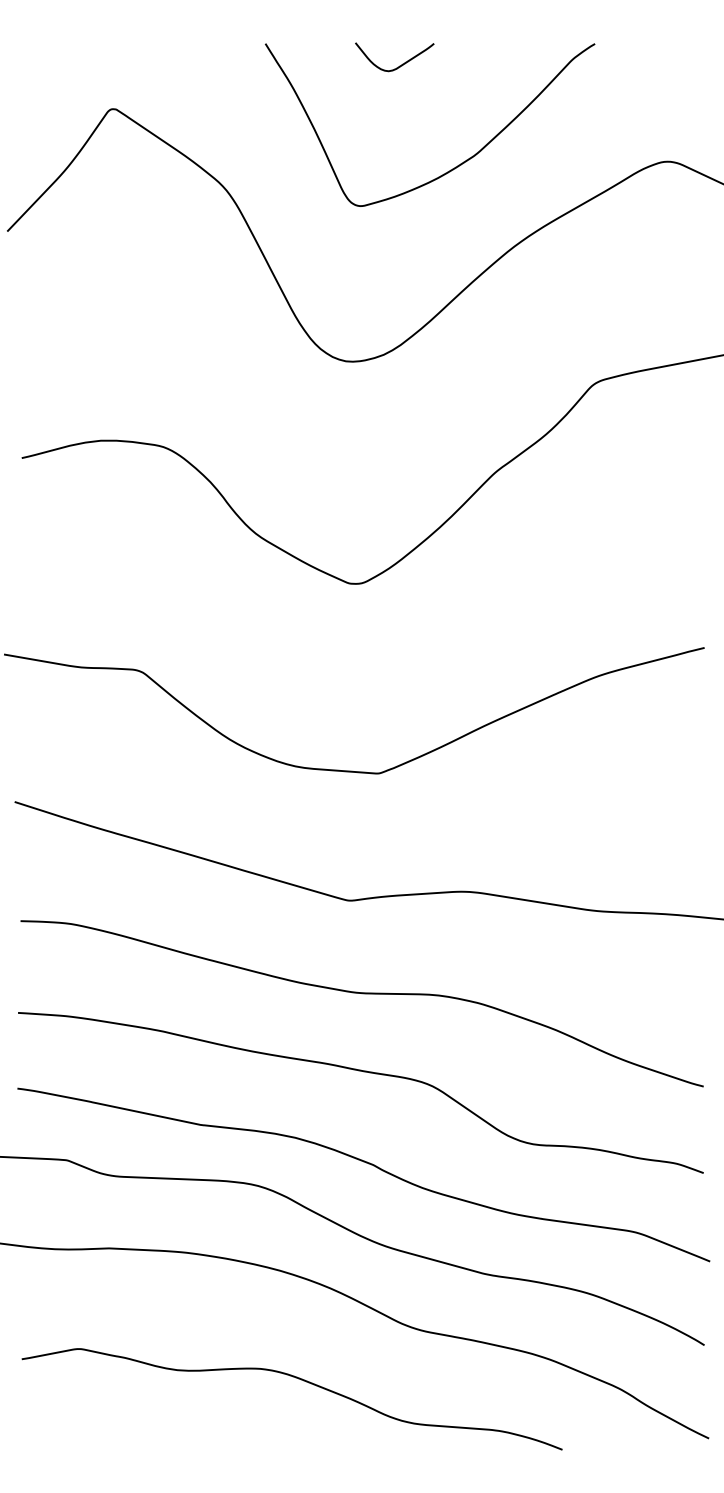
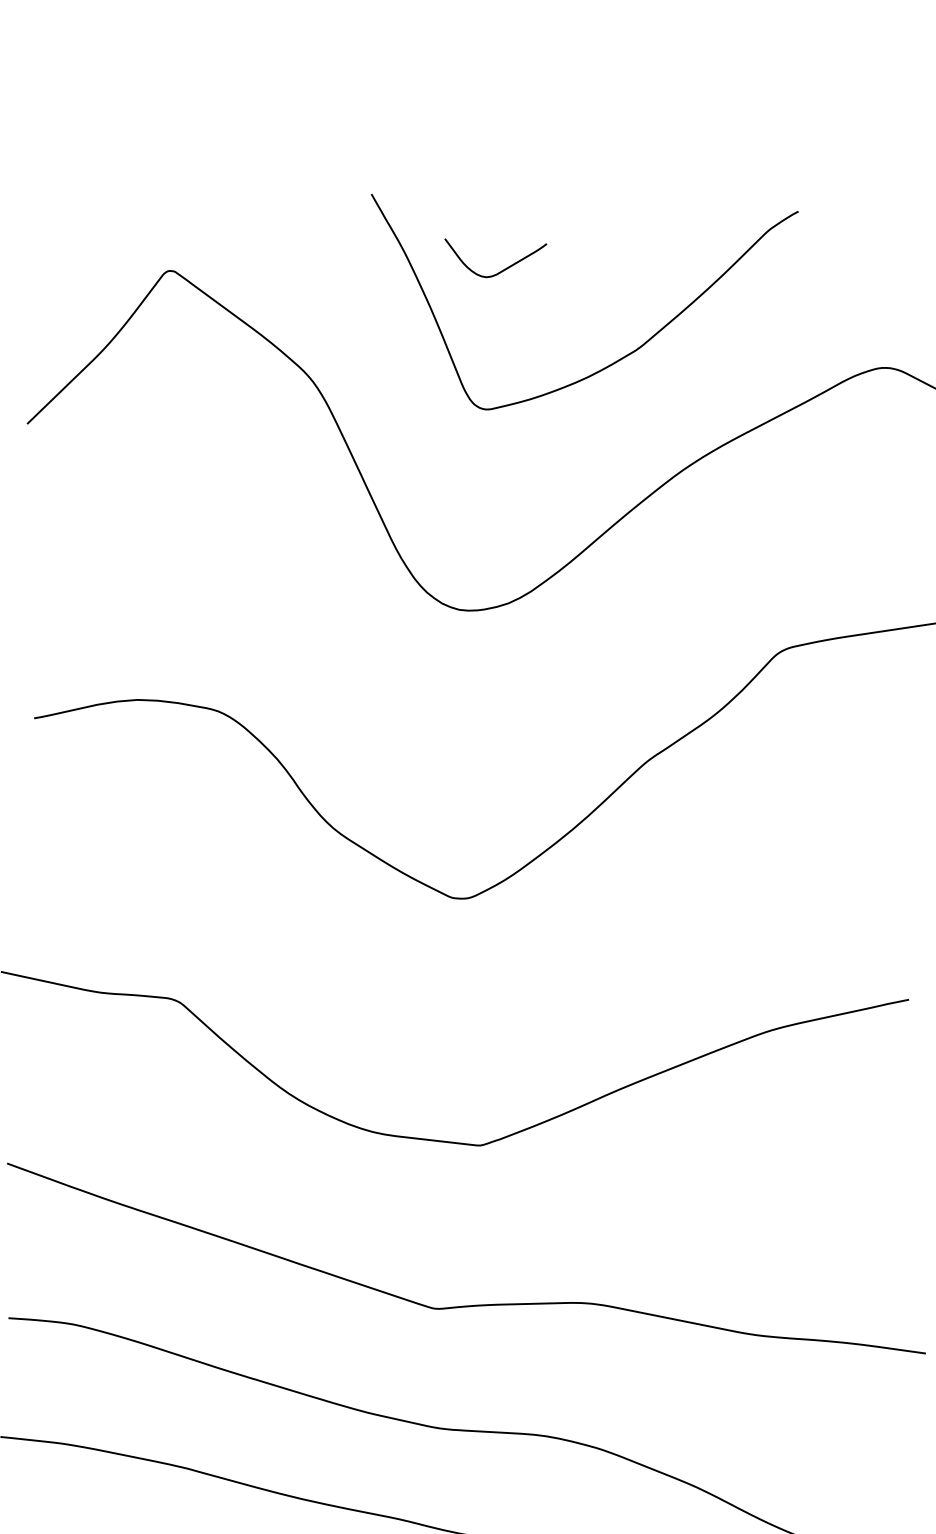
curve: (399, 65) -> (500, 270), moved

